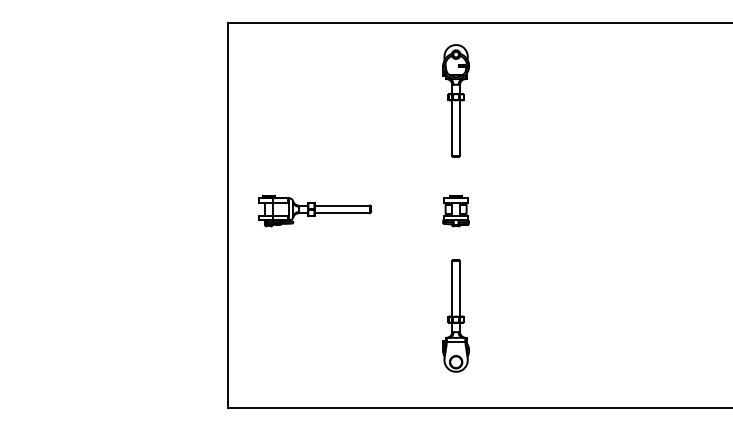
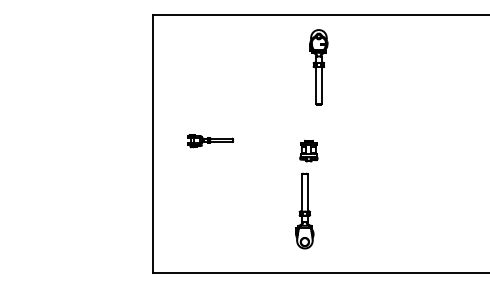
part: (455, 101) -> (318, 67), moved
part: (314, 210) -> (210, 140), size x0.6
part: (455, 210) -> (308, 150), moved

